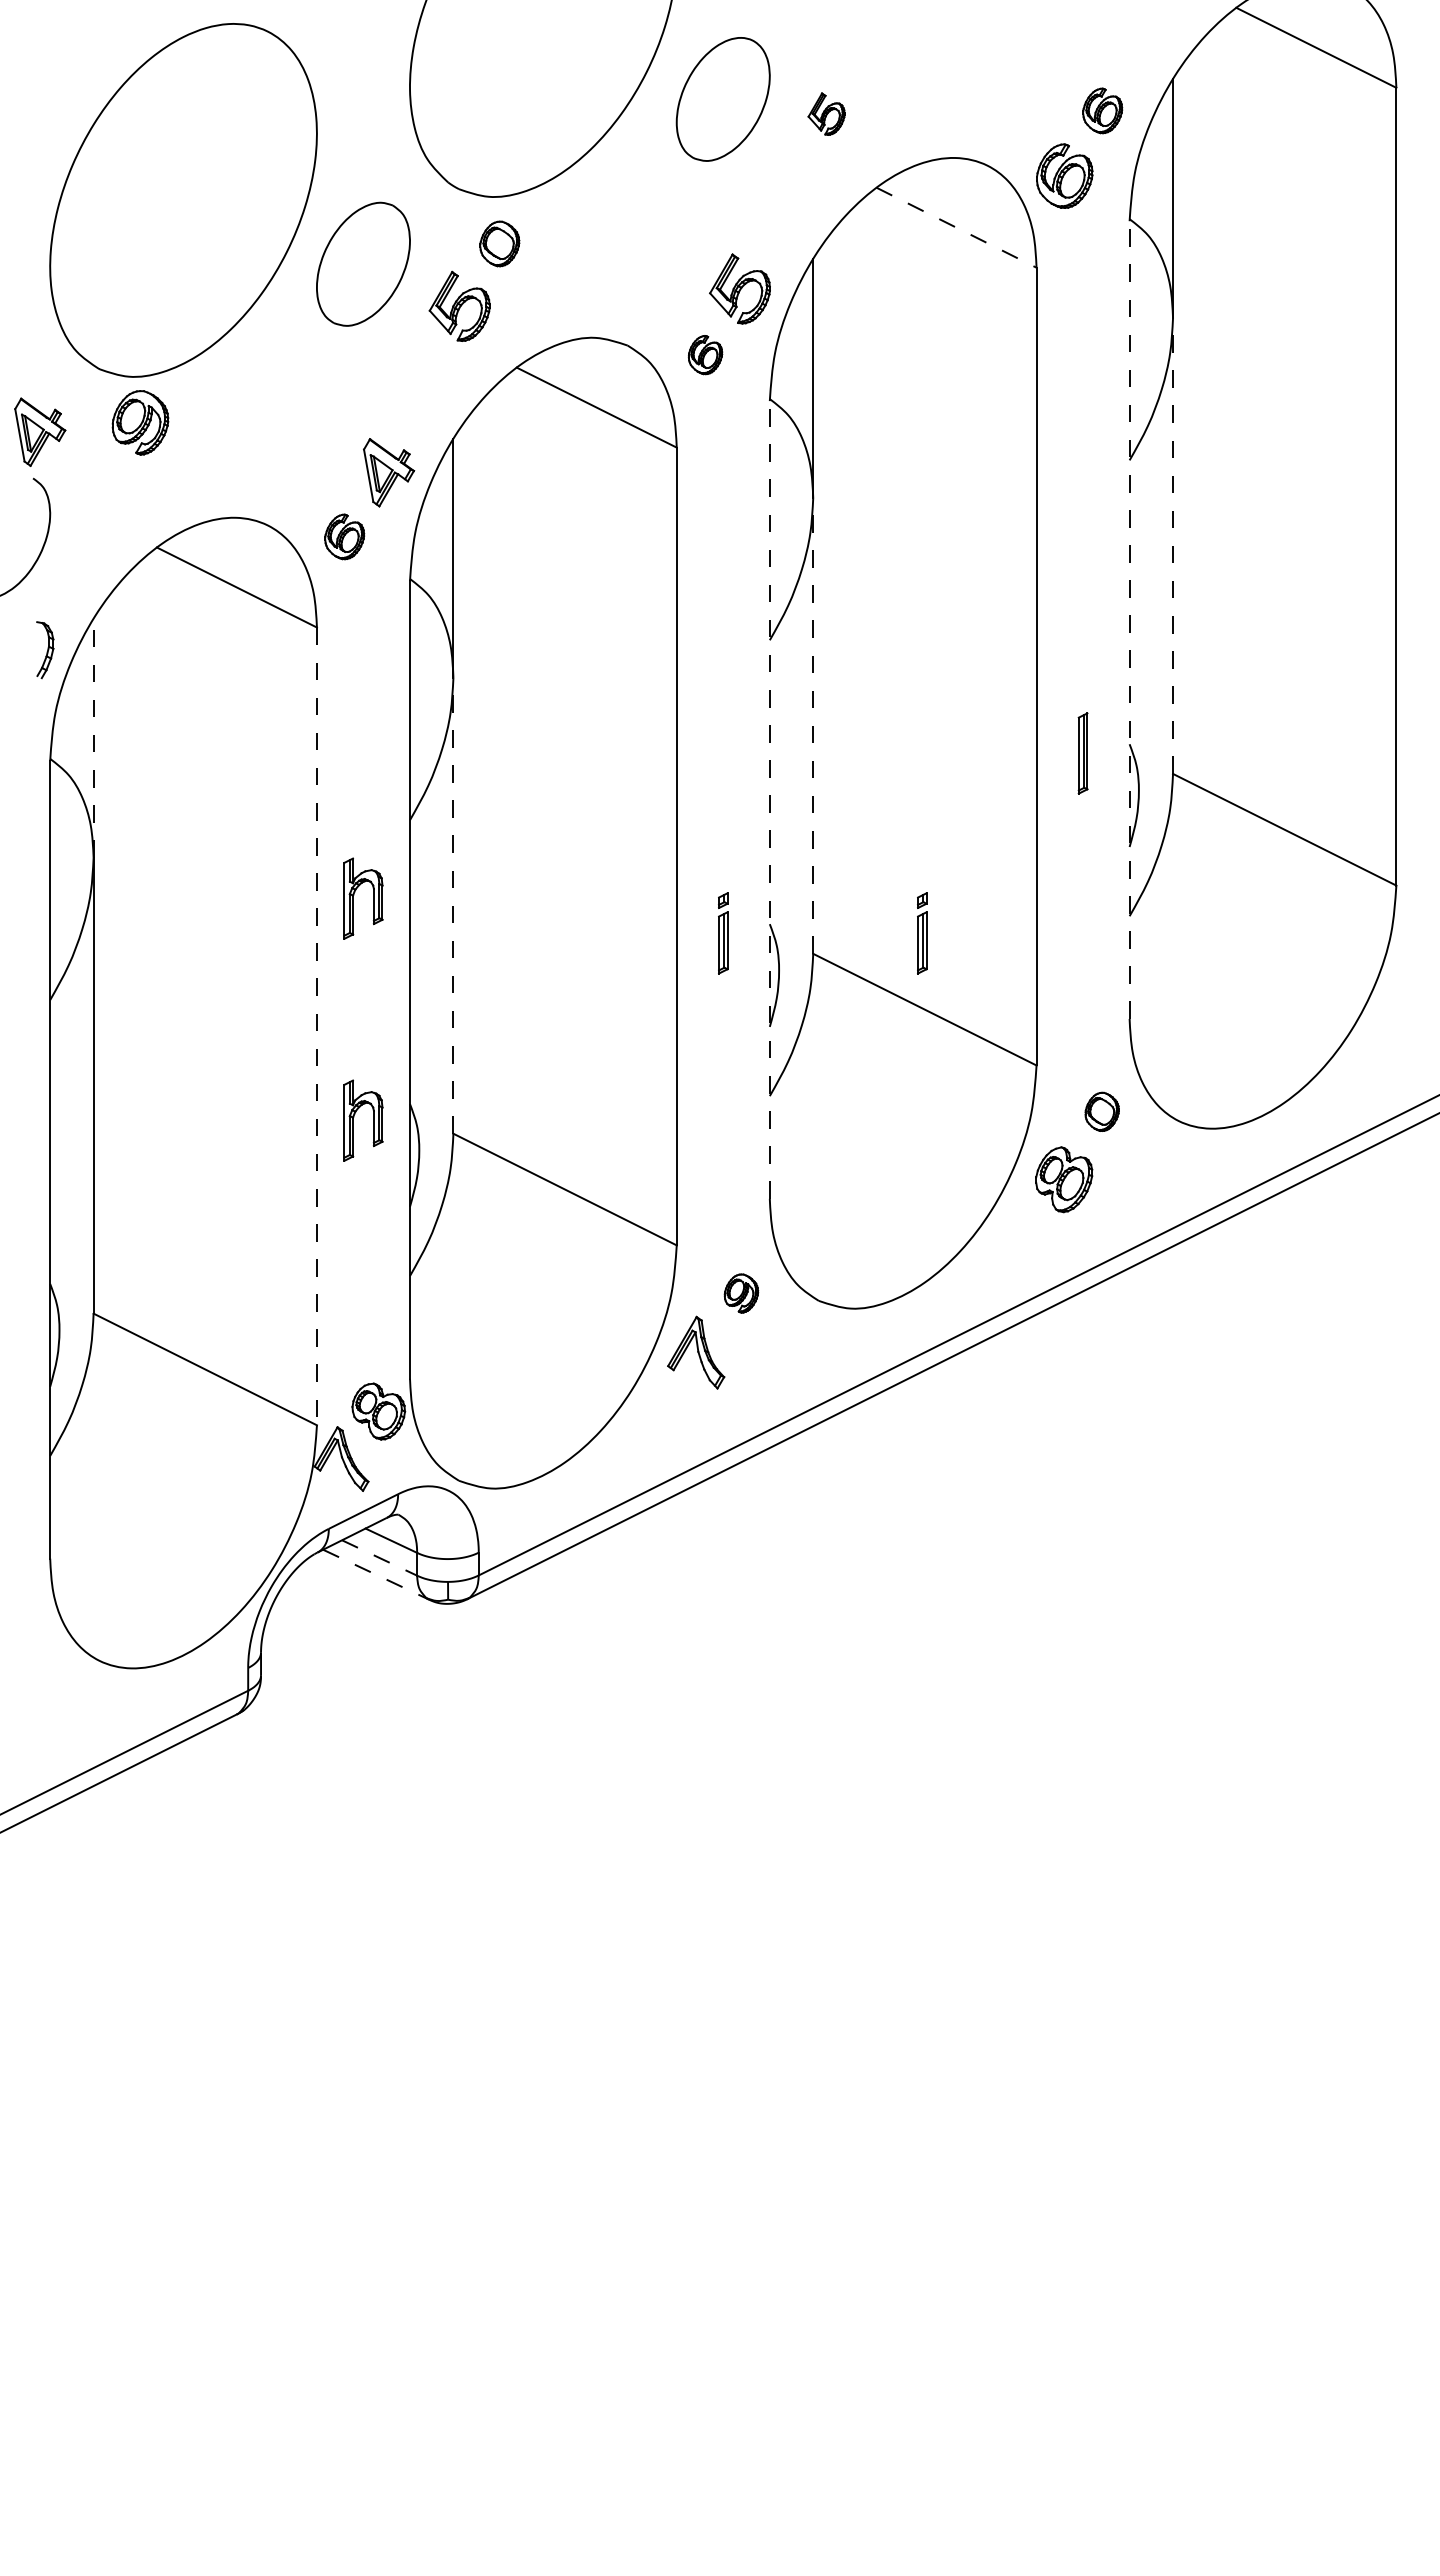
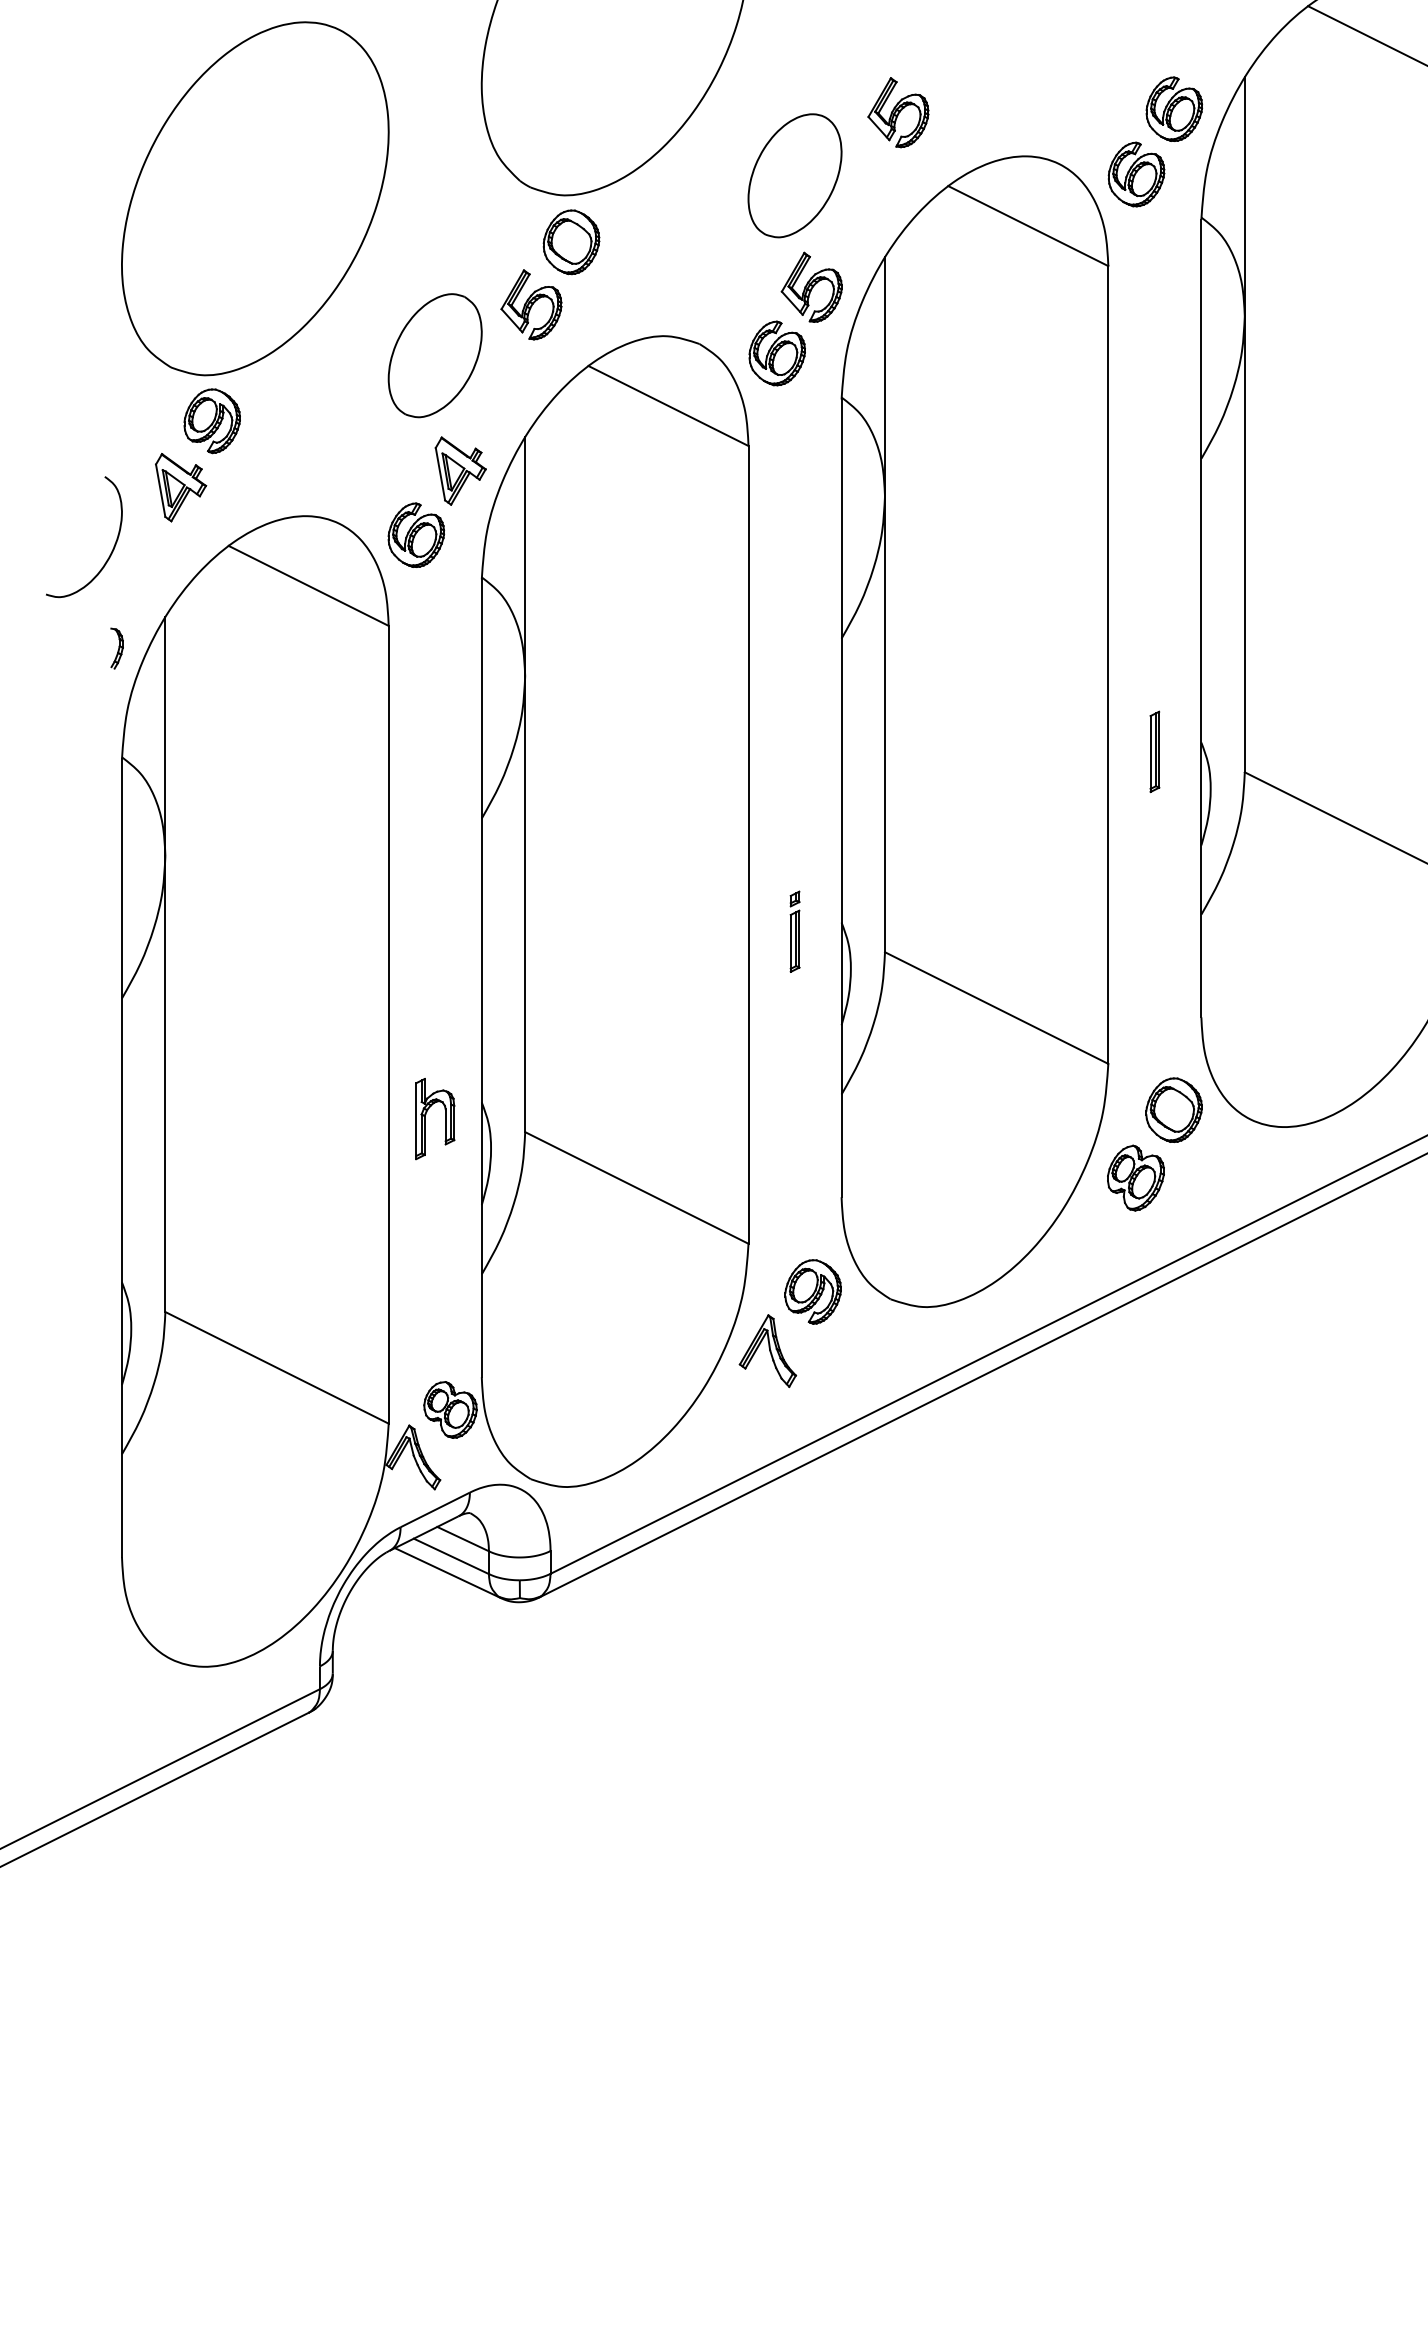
part: (722, 99) -> (794, 175), moved
part: (1102, 110) -> (1174, 108), size x1.43
part: (826, 113) -> (898, 111), size x1.67
line: (956, 227) -> (1028, 225), dashed -> solid
part: (499, 243) -> (571, 241), size x1.43
part: (363, 263) -> (435, 354), moved
part: (705, 354) -> (777, 352), size x1.67
part: (40, 431) -> (181, 486), moved
part: (344, 536) -> (416, 534), size x1.43
line: (1173, 545) -> (1245, 543), dashed -> solid
line: (1129, 620) -> (1201, 618), dashed -> solid
part: (45, 650) -> (117, 648), size x0.71
line: (813, 725) -> (885, 723), dashed -> solid
line: (93, 738) -> (165, 736), dashed -> solid
line: (769, 799) -> (841, 797), dashed -> solid
part: (354, 895) -> (426, 893), removed
line: (453, 905) -> (525, 903), dashed -> solid
part: (922, 933) -> (994, 931), removed
line: (316, 1026) -> (388, 1024), dashed -> solid
part: (1101, 1111) -> (1173, 1109), size x1.67
part: (741, 1293) -> (813, 1291), size x1.67
line: (379, 1557) -> (451, 1555), dashed -> solid
line: (376, 1574) -> (448, 1572), dashed -> solid

